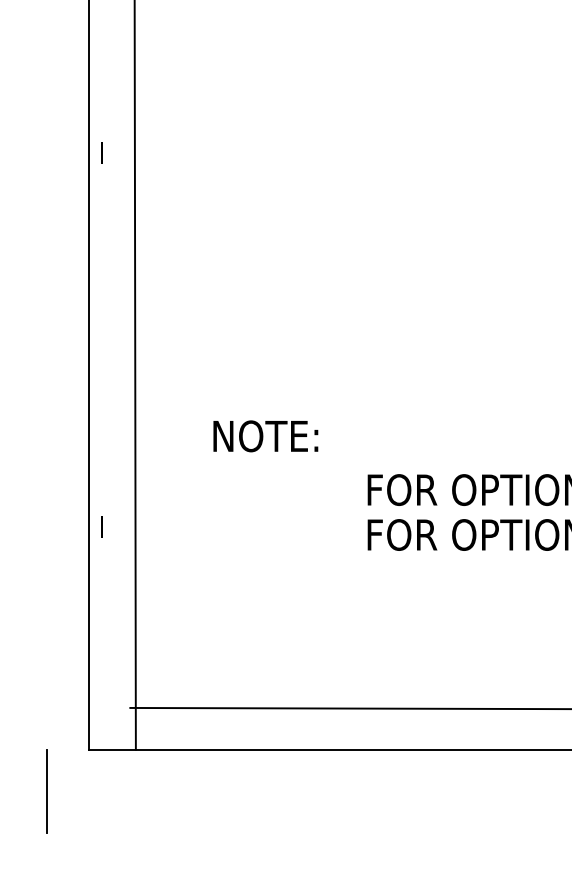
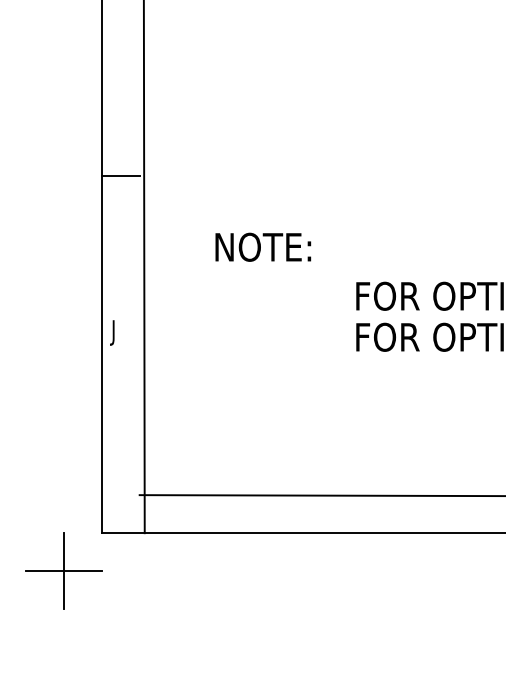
line: (109, 357) -> (120, 175), added
text: (99, 530) -> (111, 333), I -> J
line: (46, 791) -> (63, 571), added

